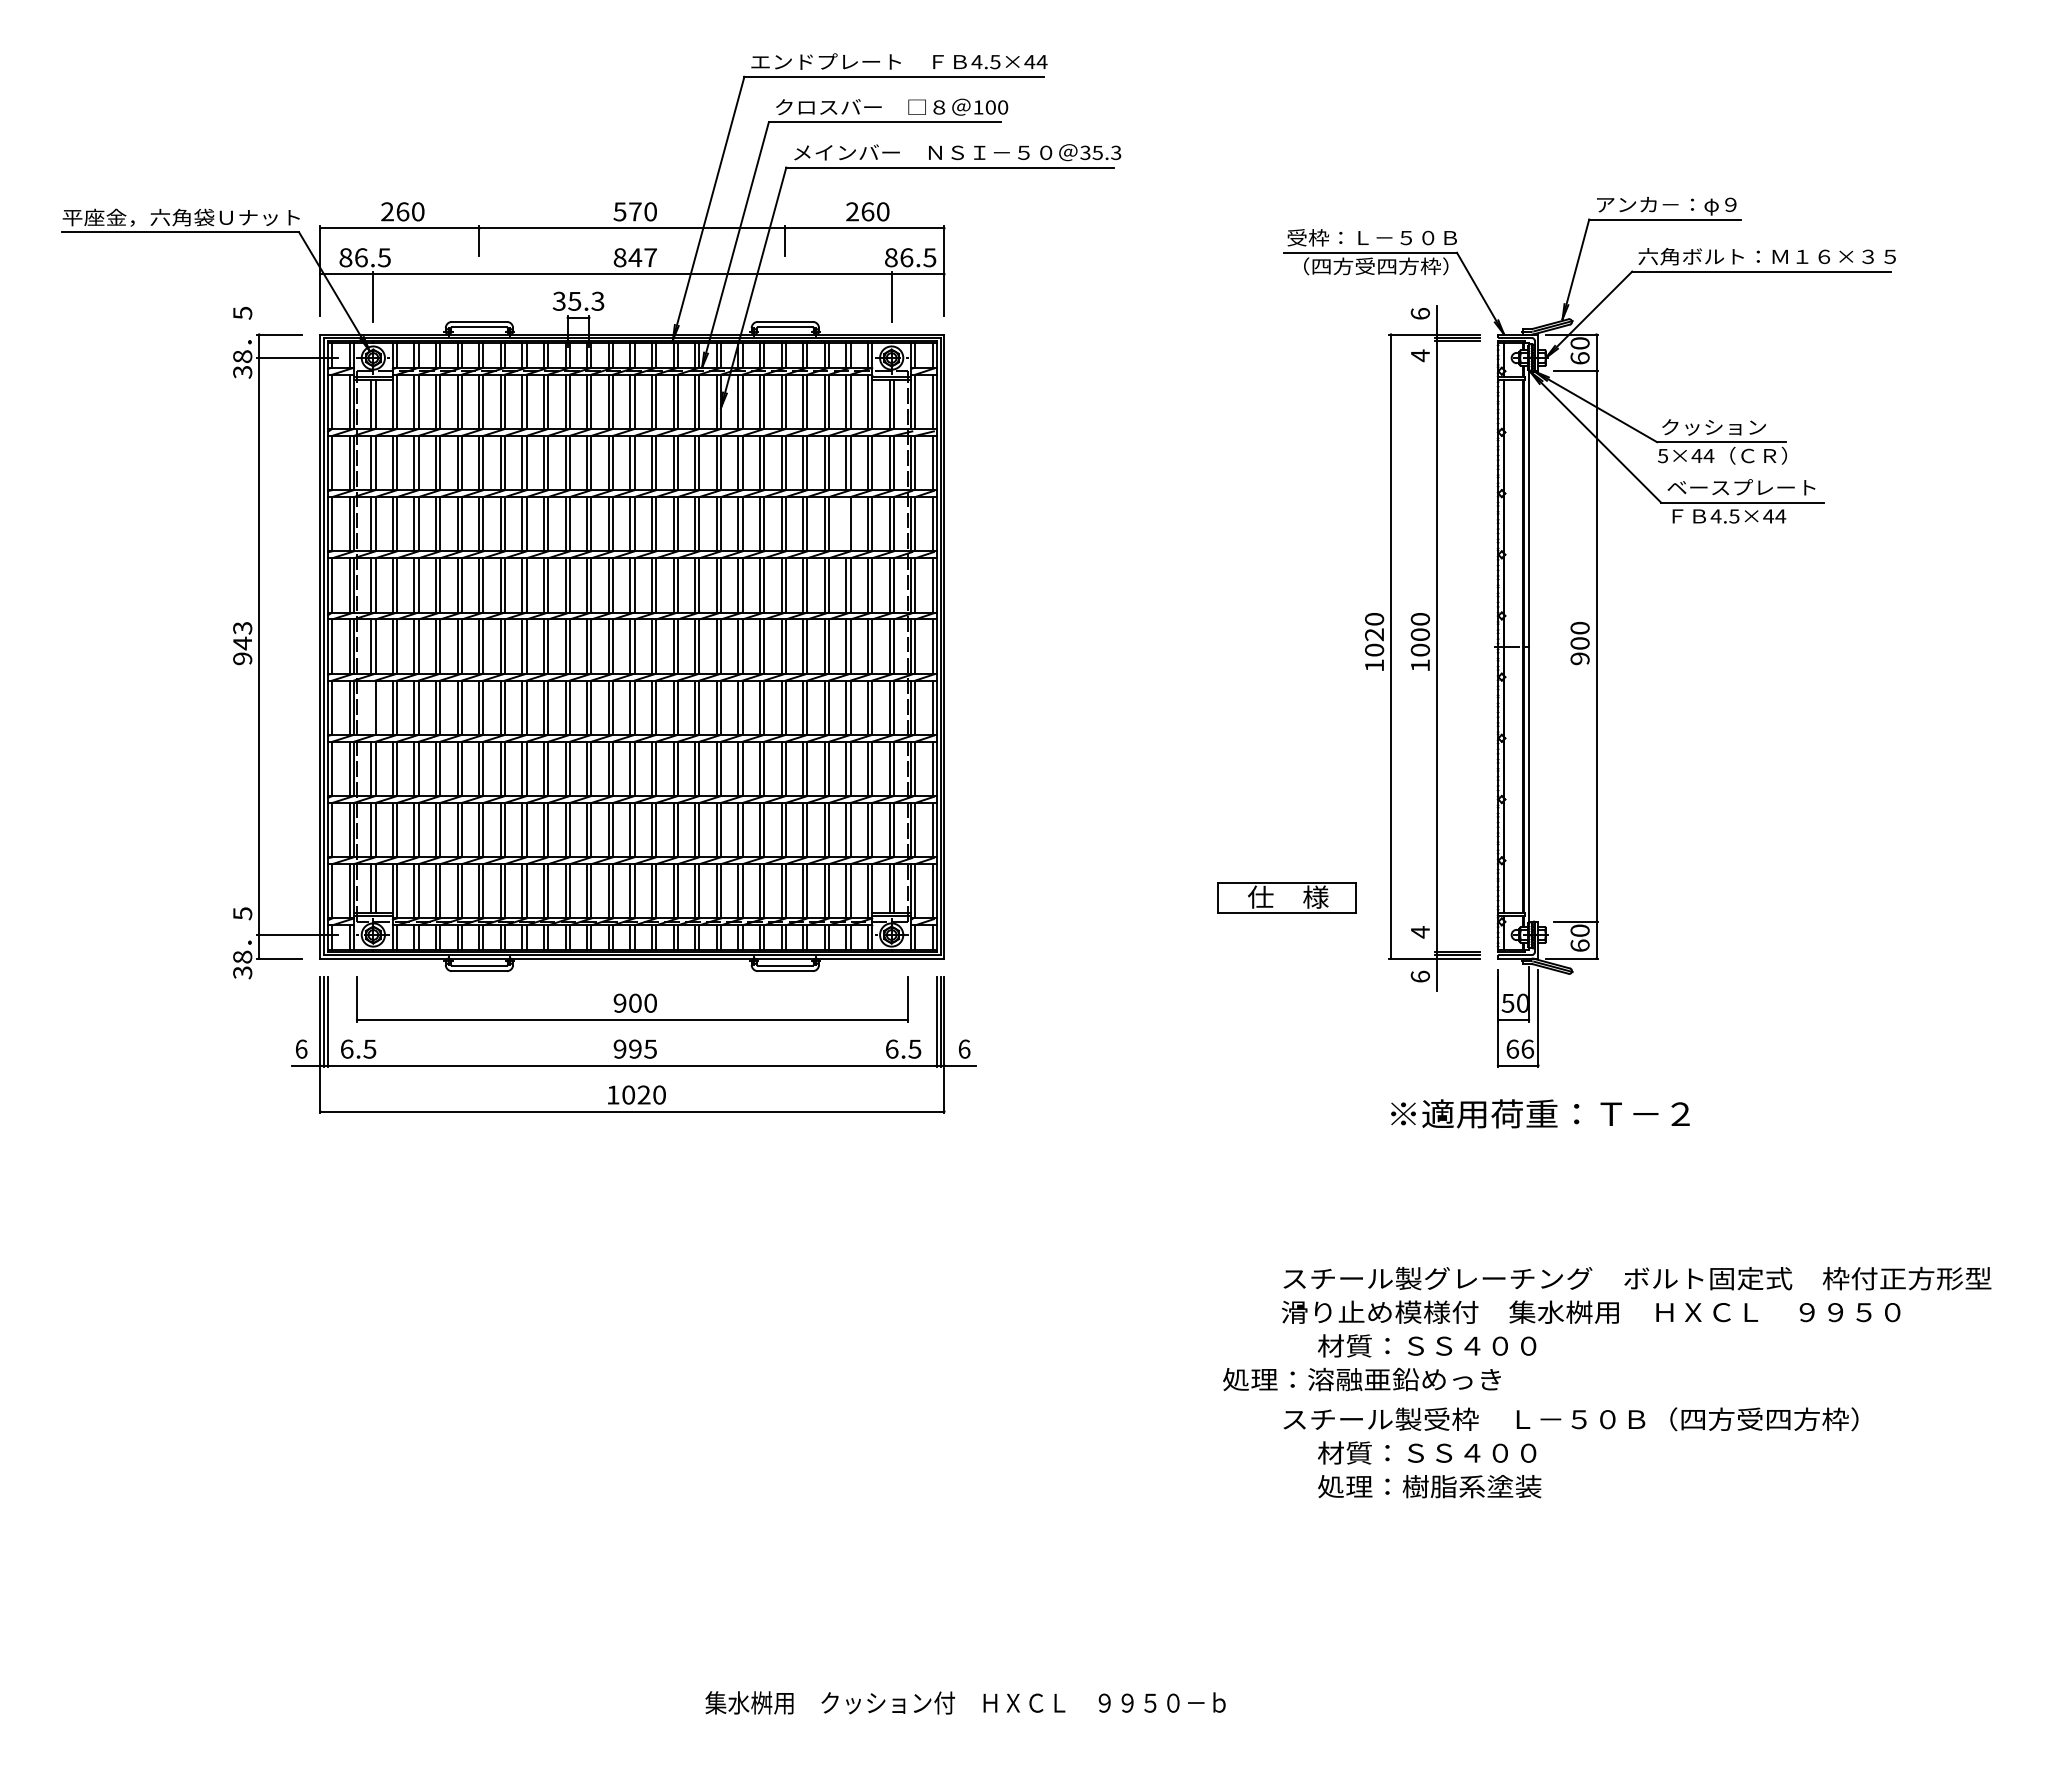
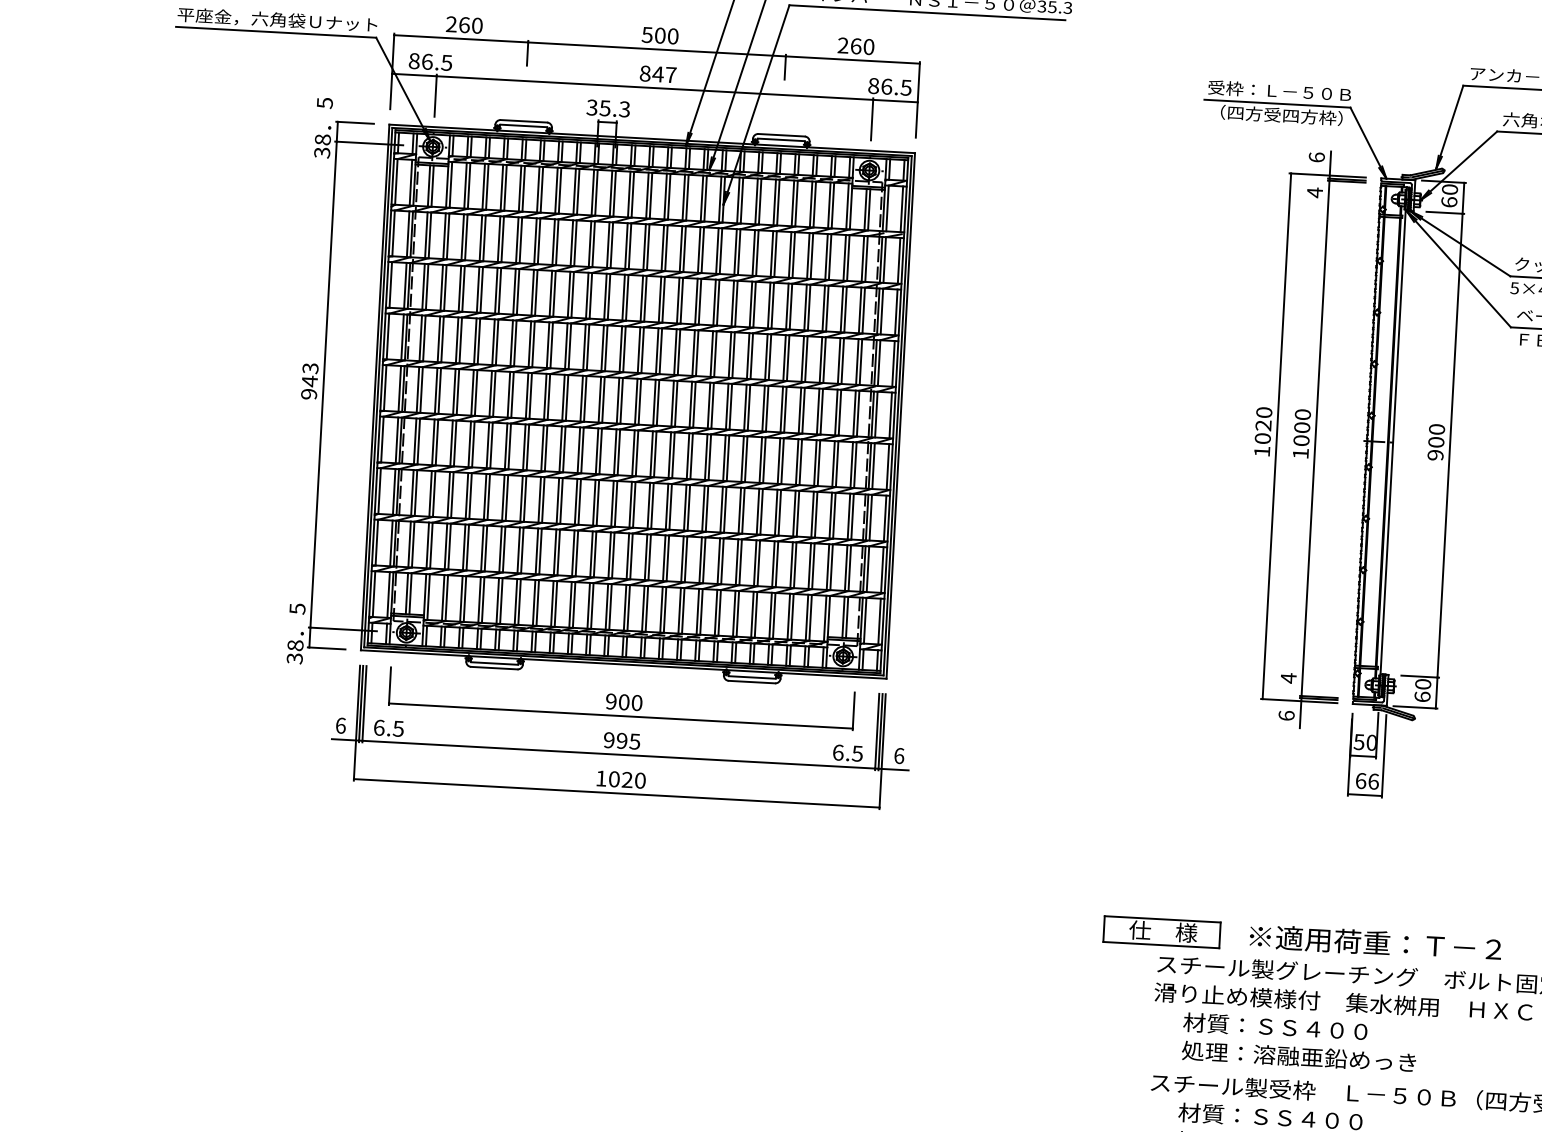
text: (635, 211) -> (660, 35), 570 -> 500
line: (846, 524) -> (823, 308), added
line: (371, 707) -> (415, 441), added
part: (1286, 897) -> (1161, 931), moved
text: (1540, 1113) -> (1375, 942), moved
text: (1361, 1379) -> (1298, 1056), moved

